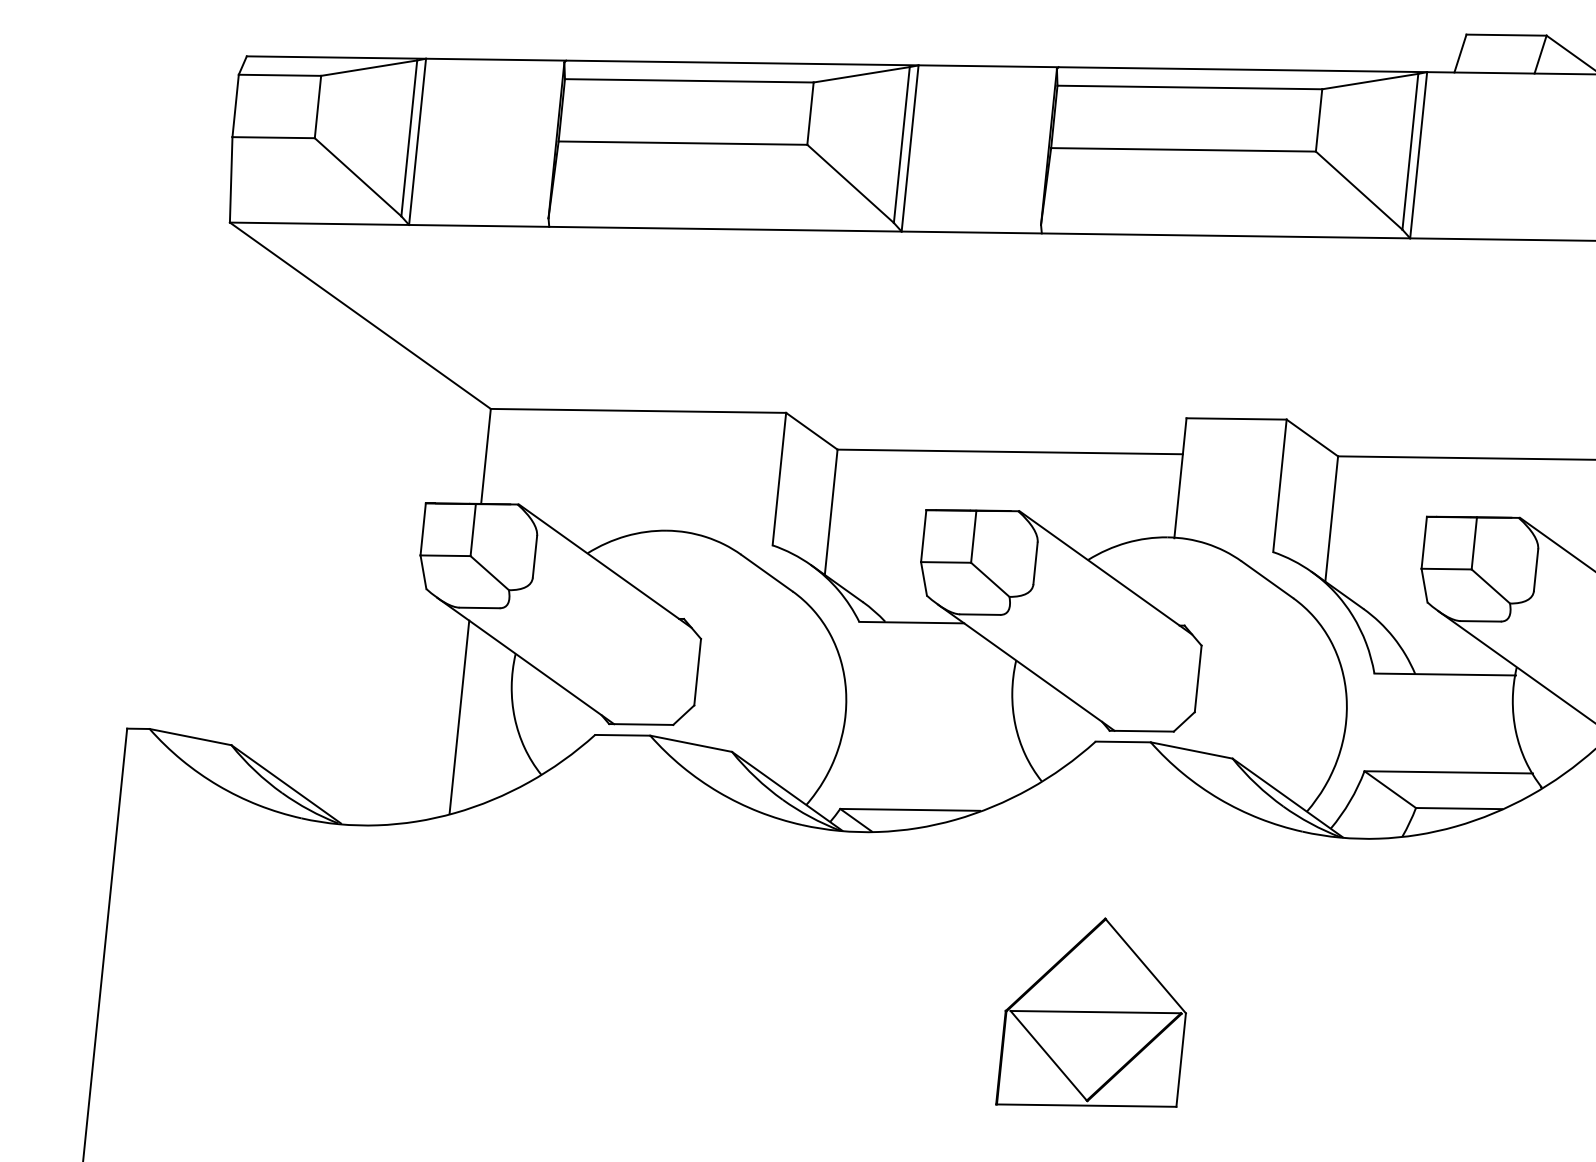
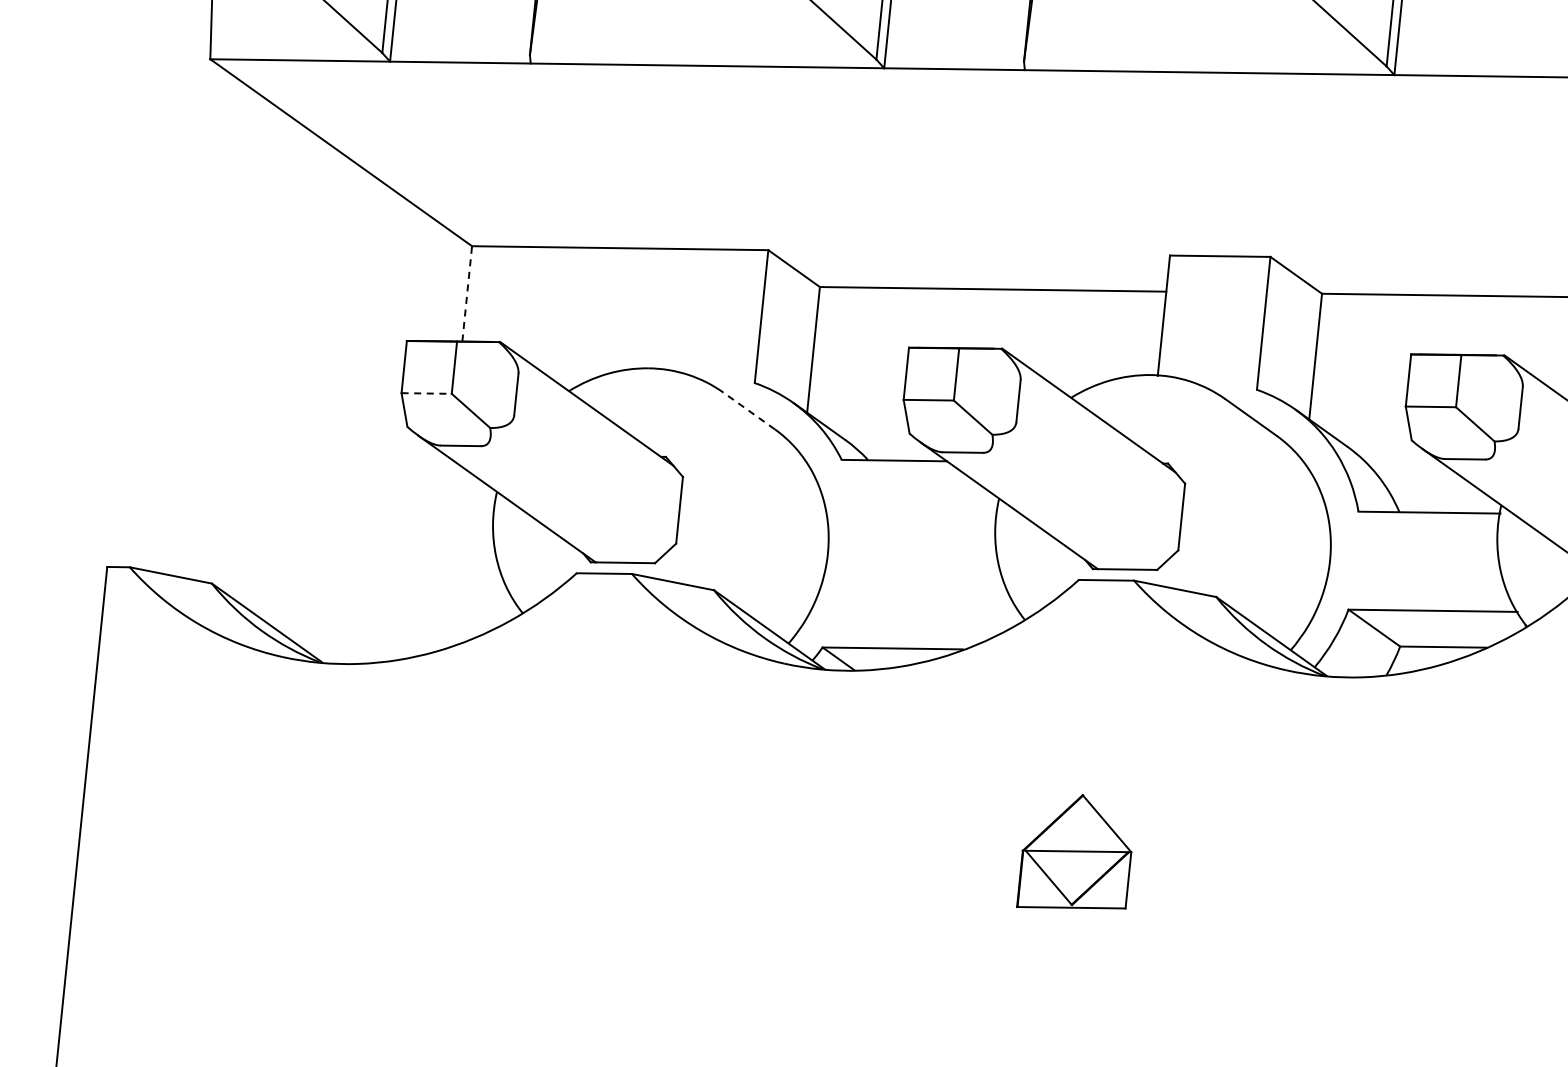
line: (485, 456) -> (466, 293), solid -> dashed
line: (446, 555) -> (427, 393), solid -> dashed
line: (766, 573) -> (748, 411), solid -> dashed
line: (459, 716) -> (440, 554), removed
part: (1090, 1012) -> (1073, 851), size x0.6

